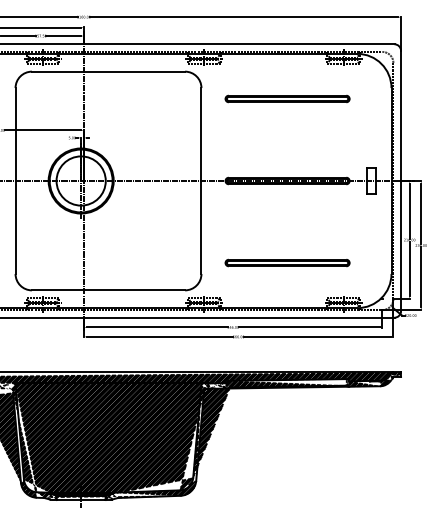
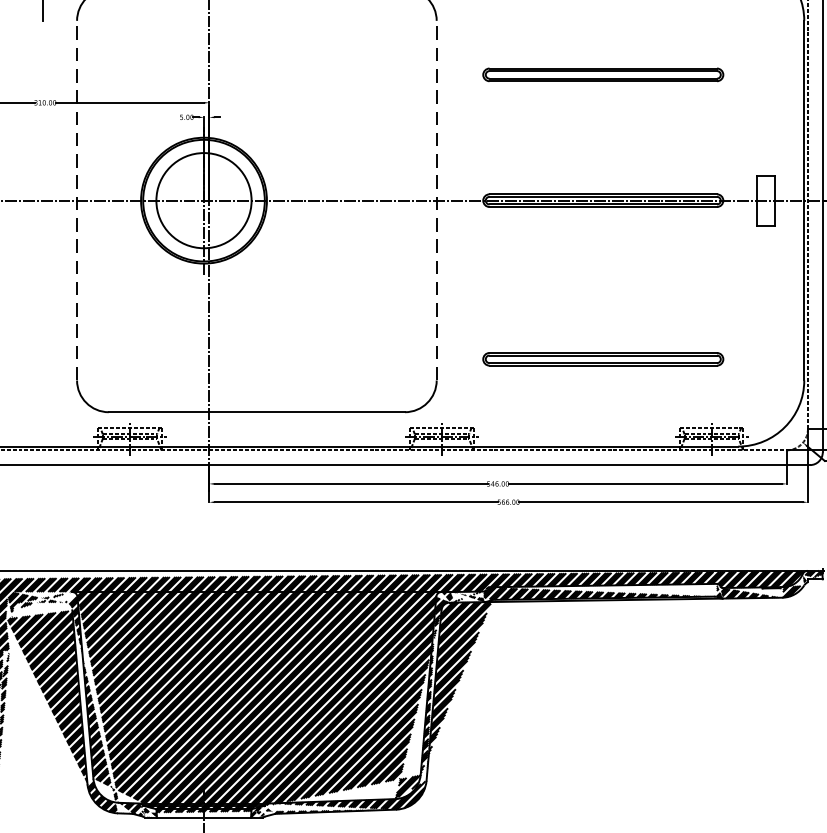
part: (287, 98) -> (603, 73), moved
line: (15, 181) -> (76, 201), solid -> dashed
line: (201, 181) -> (436, 201), solid -> dashed

